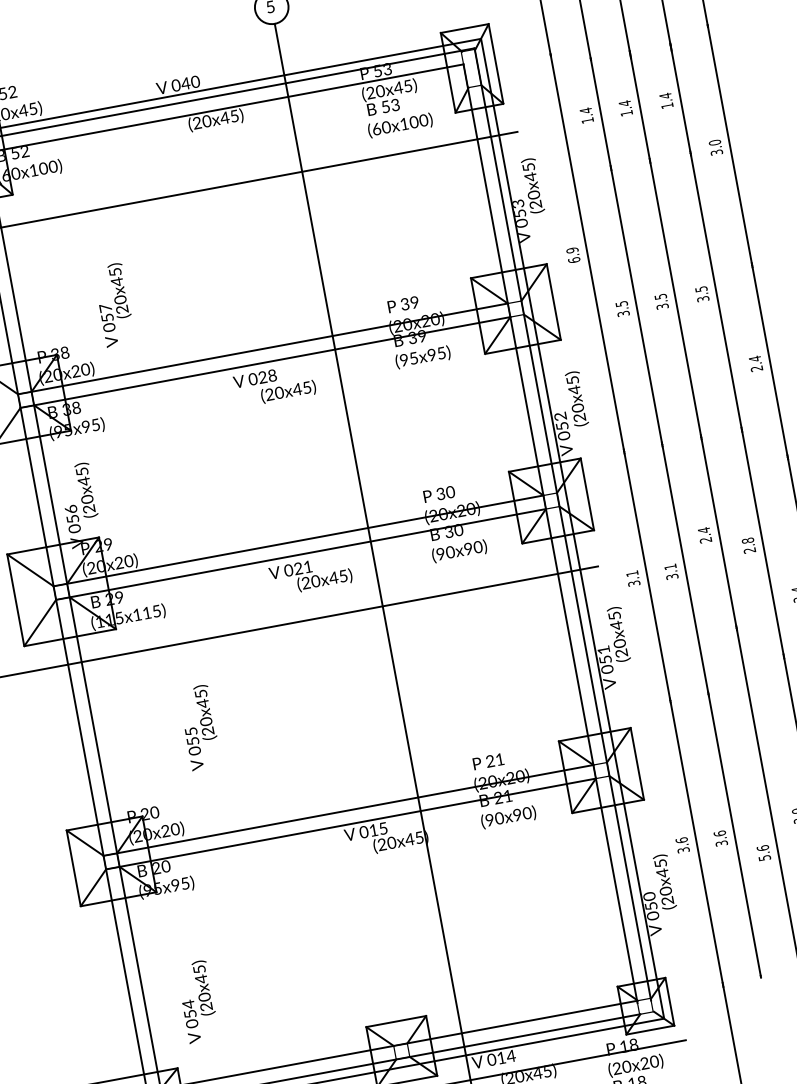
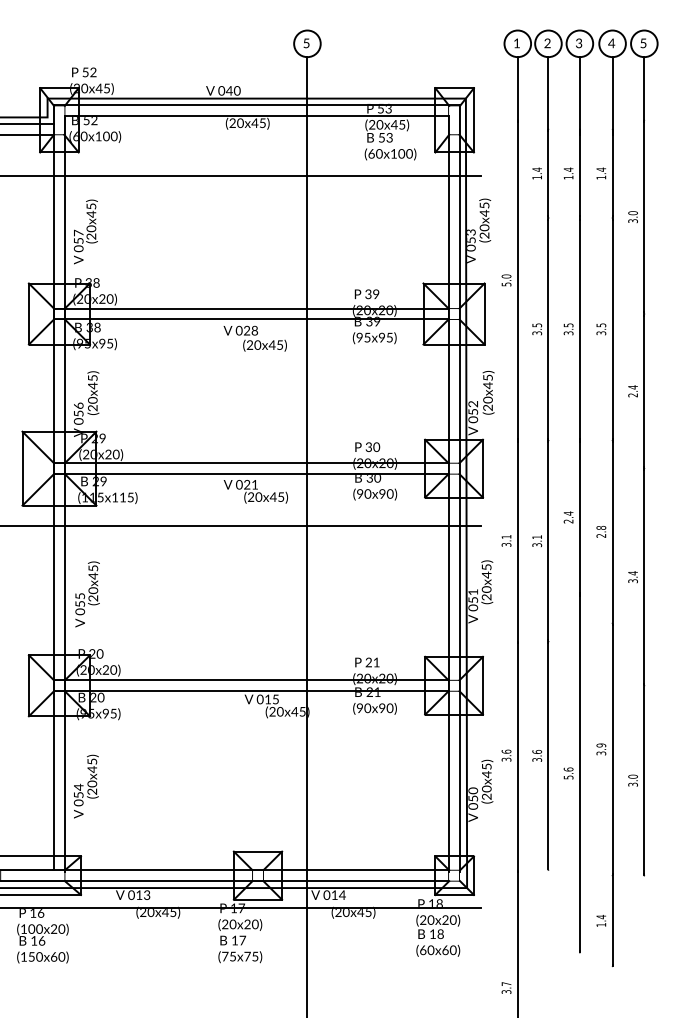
text: (573, 255) -> (506, 280), 6.9 -> 5.0
text: (113, 304) -> (85, 231), moved
text: (199, 727) -> (87, 594), moved
text: (196, 1001) -> (85, 786), moved

